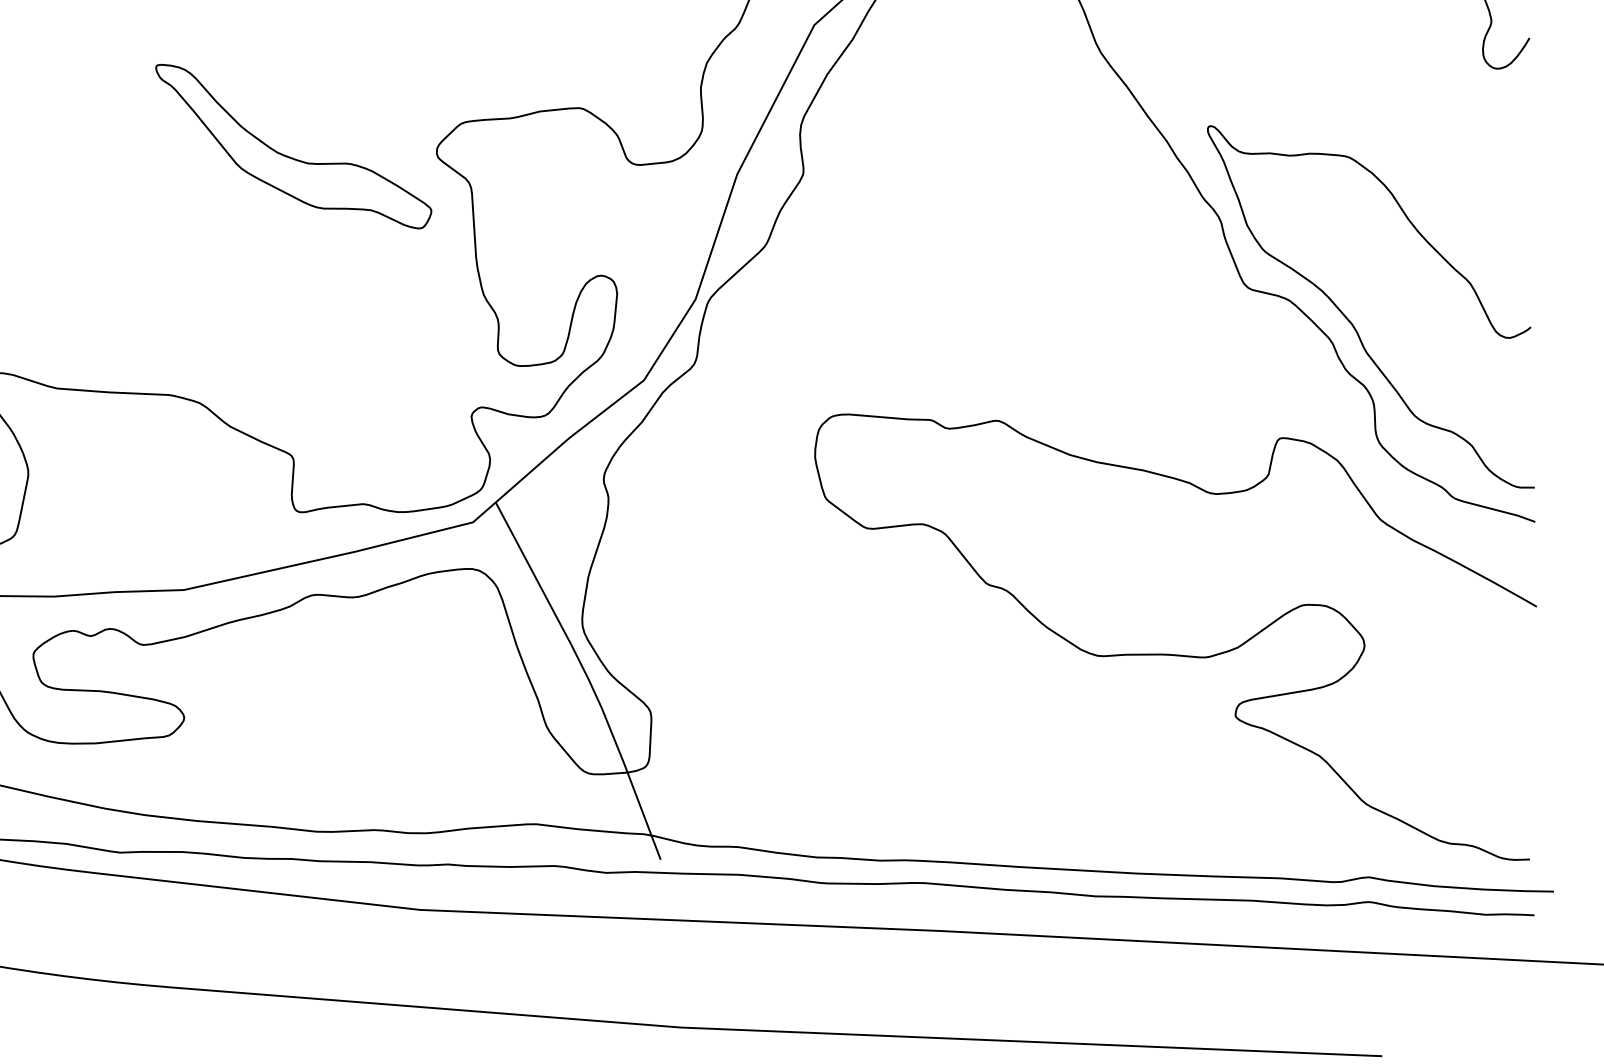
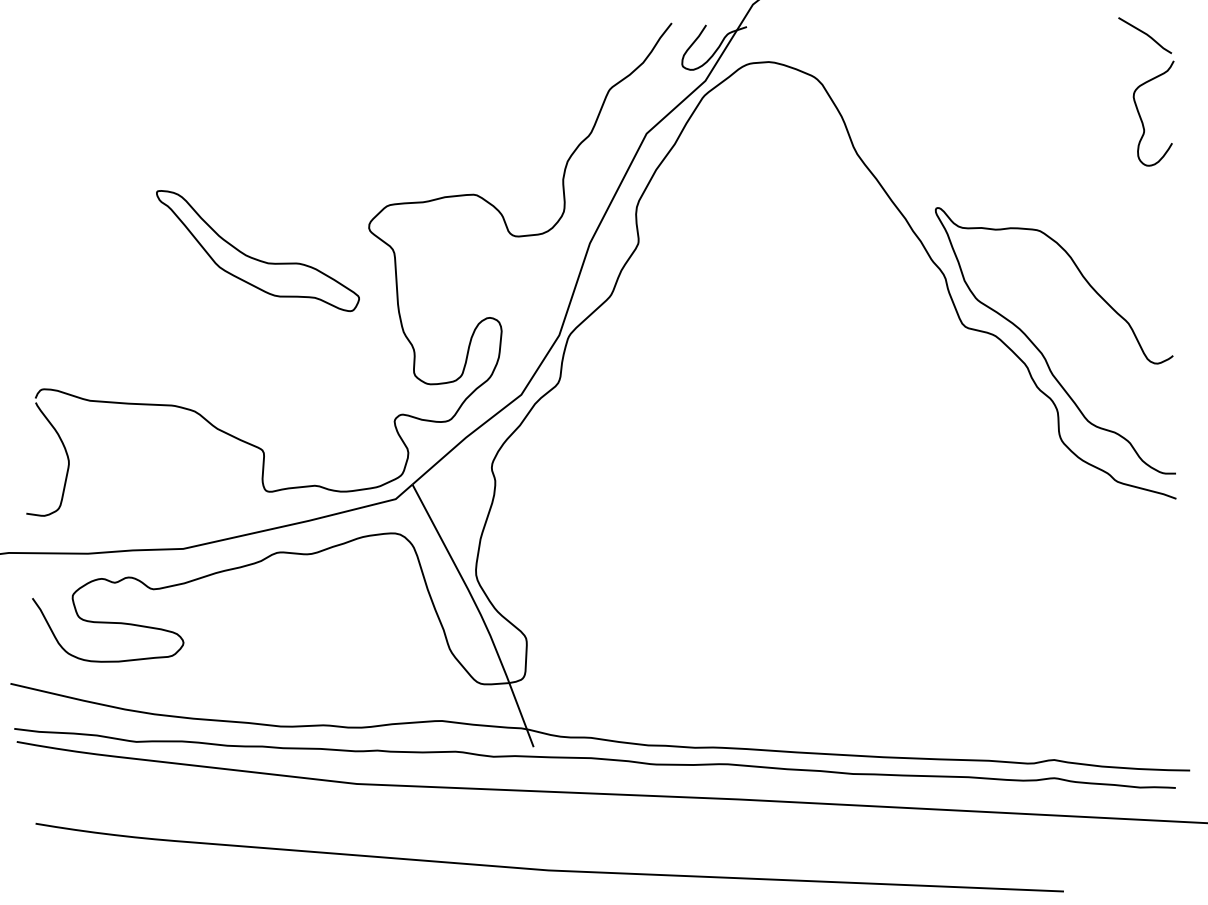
part: (288, 155) -> (254, 257), moved
curve: (1174, 653) -> (911, 595), removed

